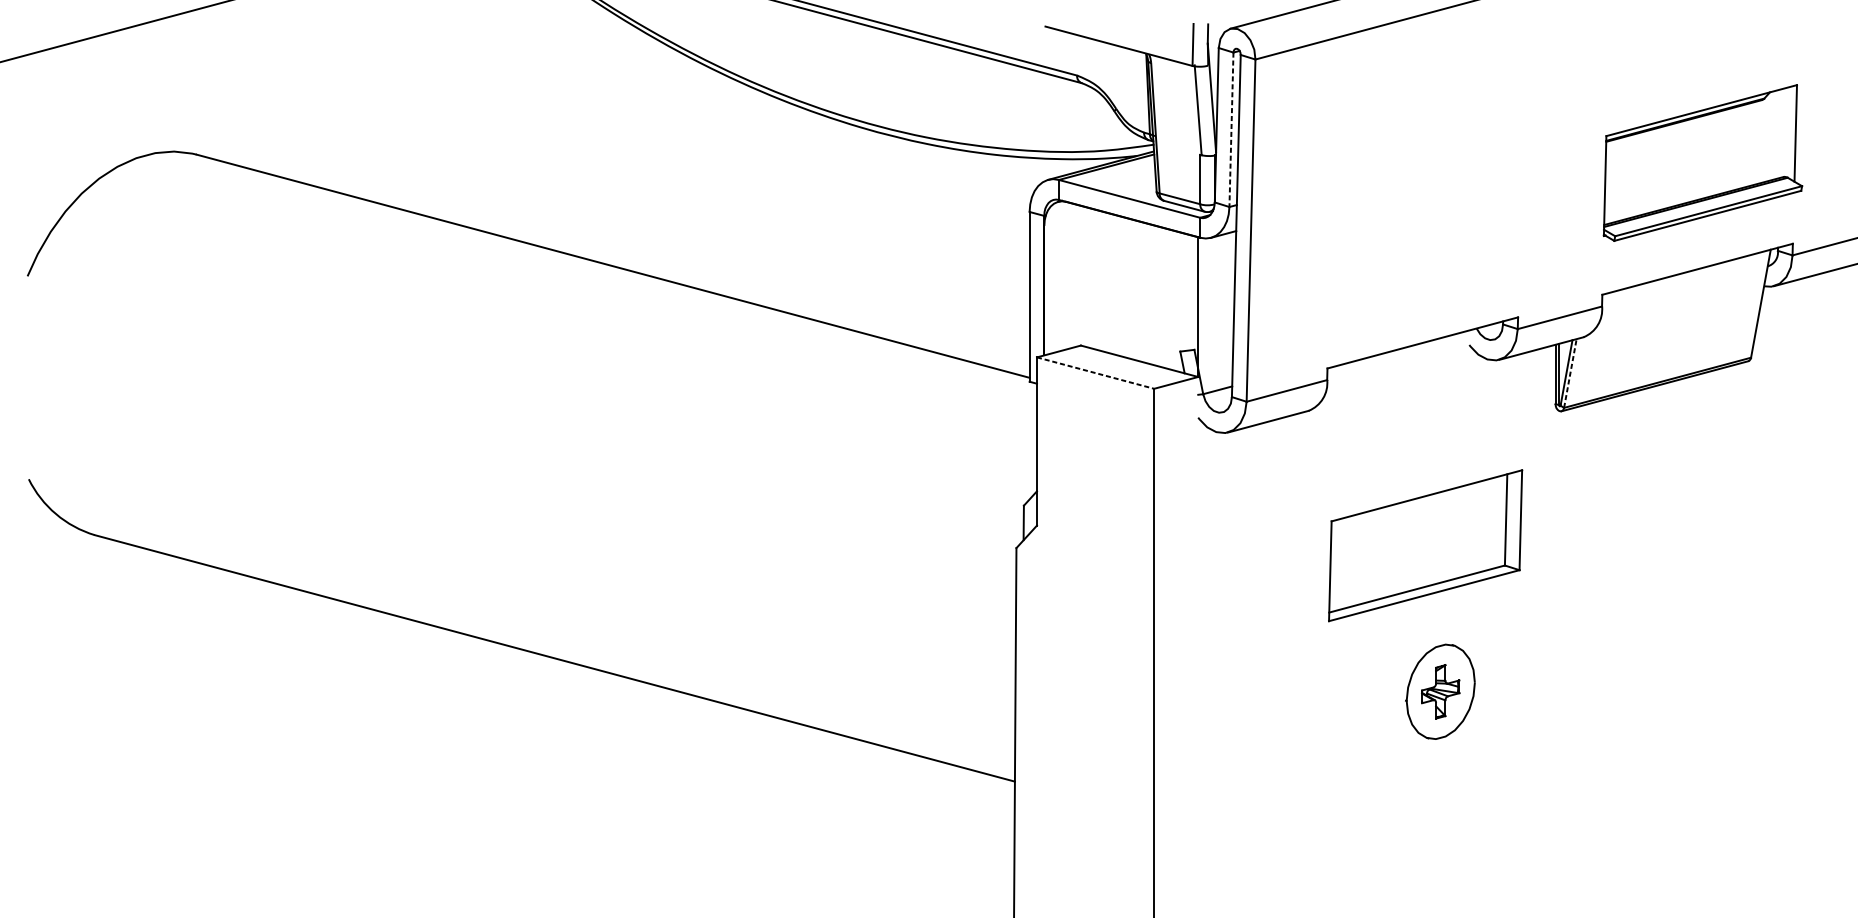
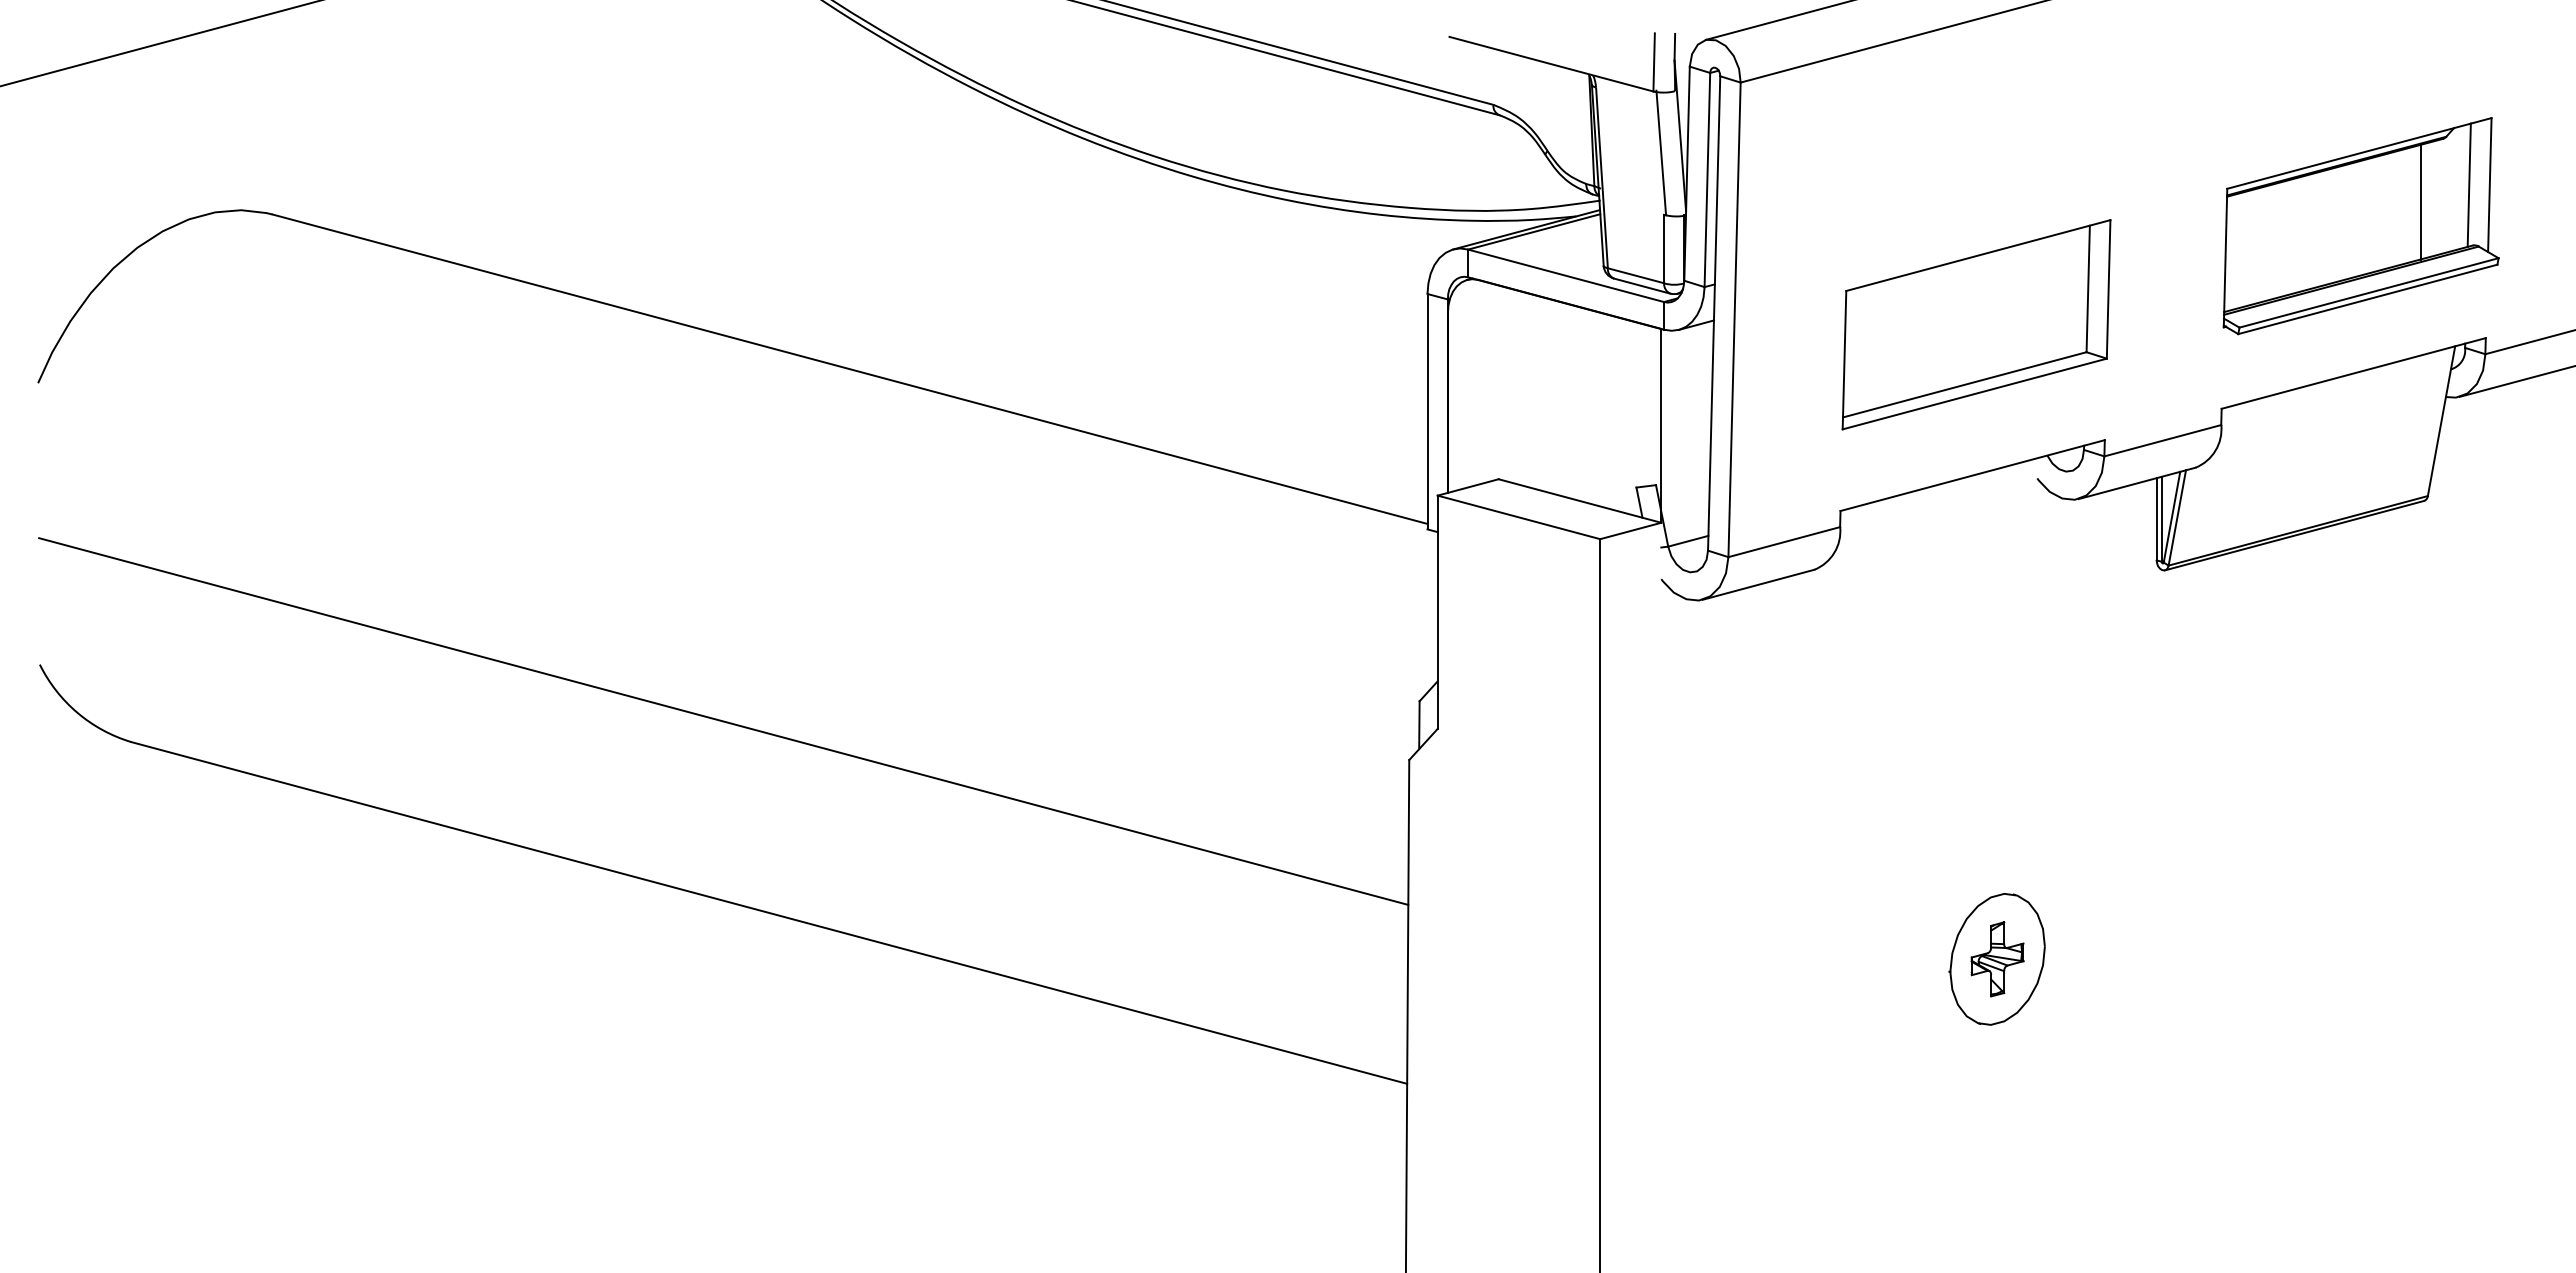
line: (1231, 130) -> (1707, 180), dashed -> solid
line: (1780, 133) -> (2468, 184), added
line: (1745, 145) -> (2420, 201), added
line: (1095, 373) -> (1519, 517), dashed -> solid
line: (1570, 373) -> (2177, 517), dashed -> solid
line: (521, 520) -> (723, 721), added
part: (1425, 545) -> (1976, 324), moved

